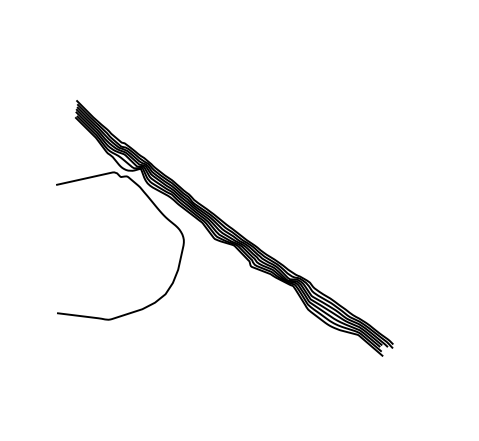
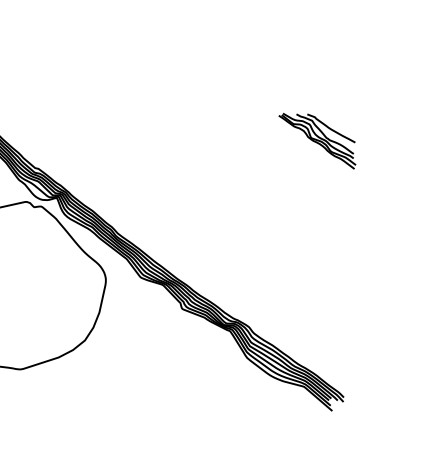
part: (369, 118) -> (316, 140), added

